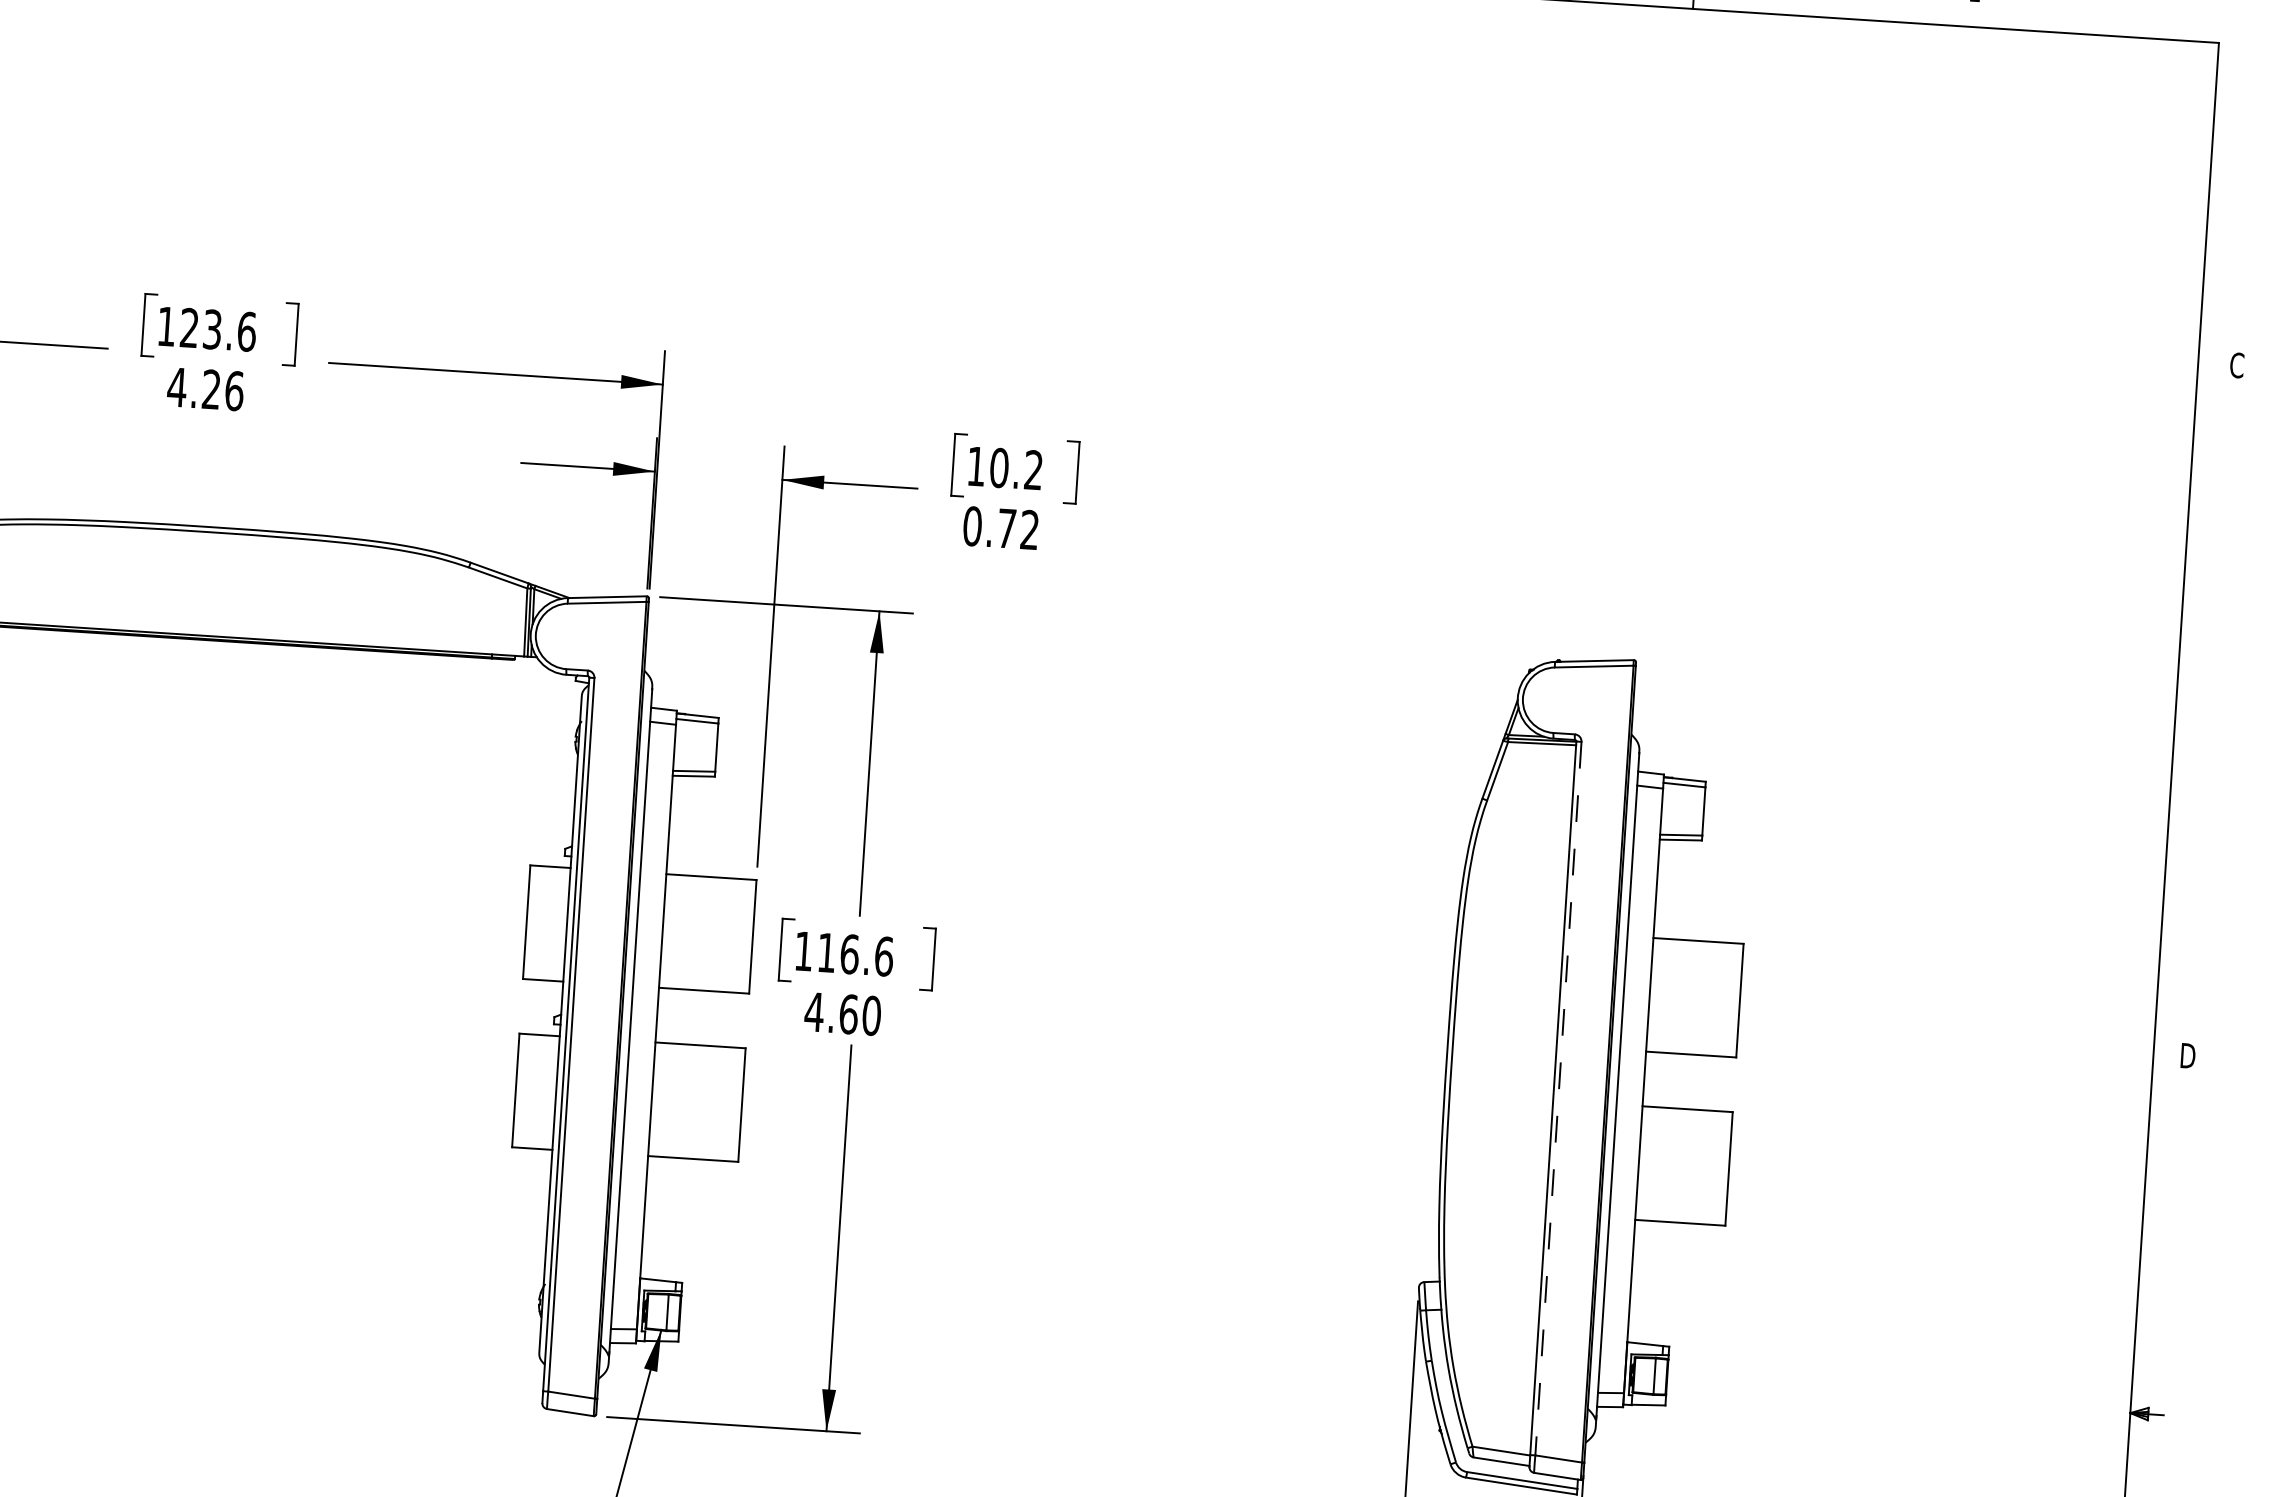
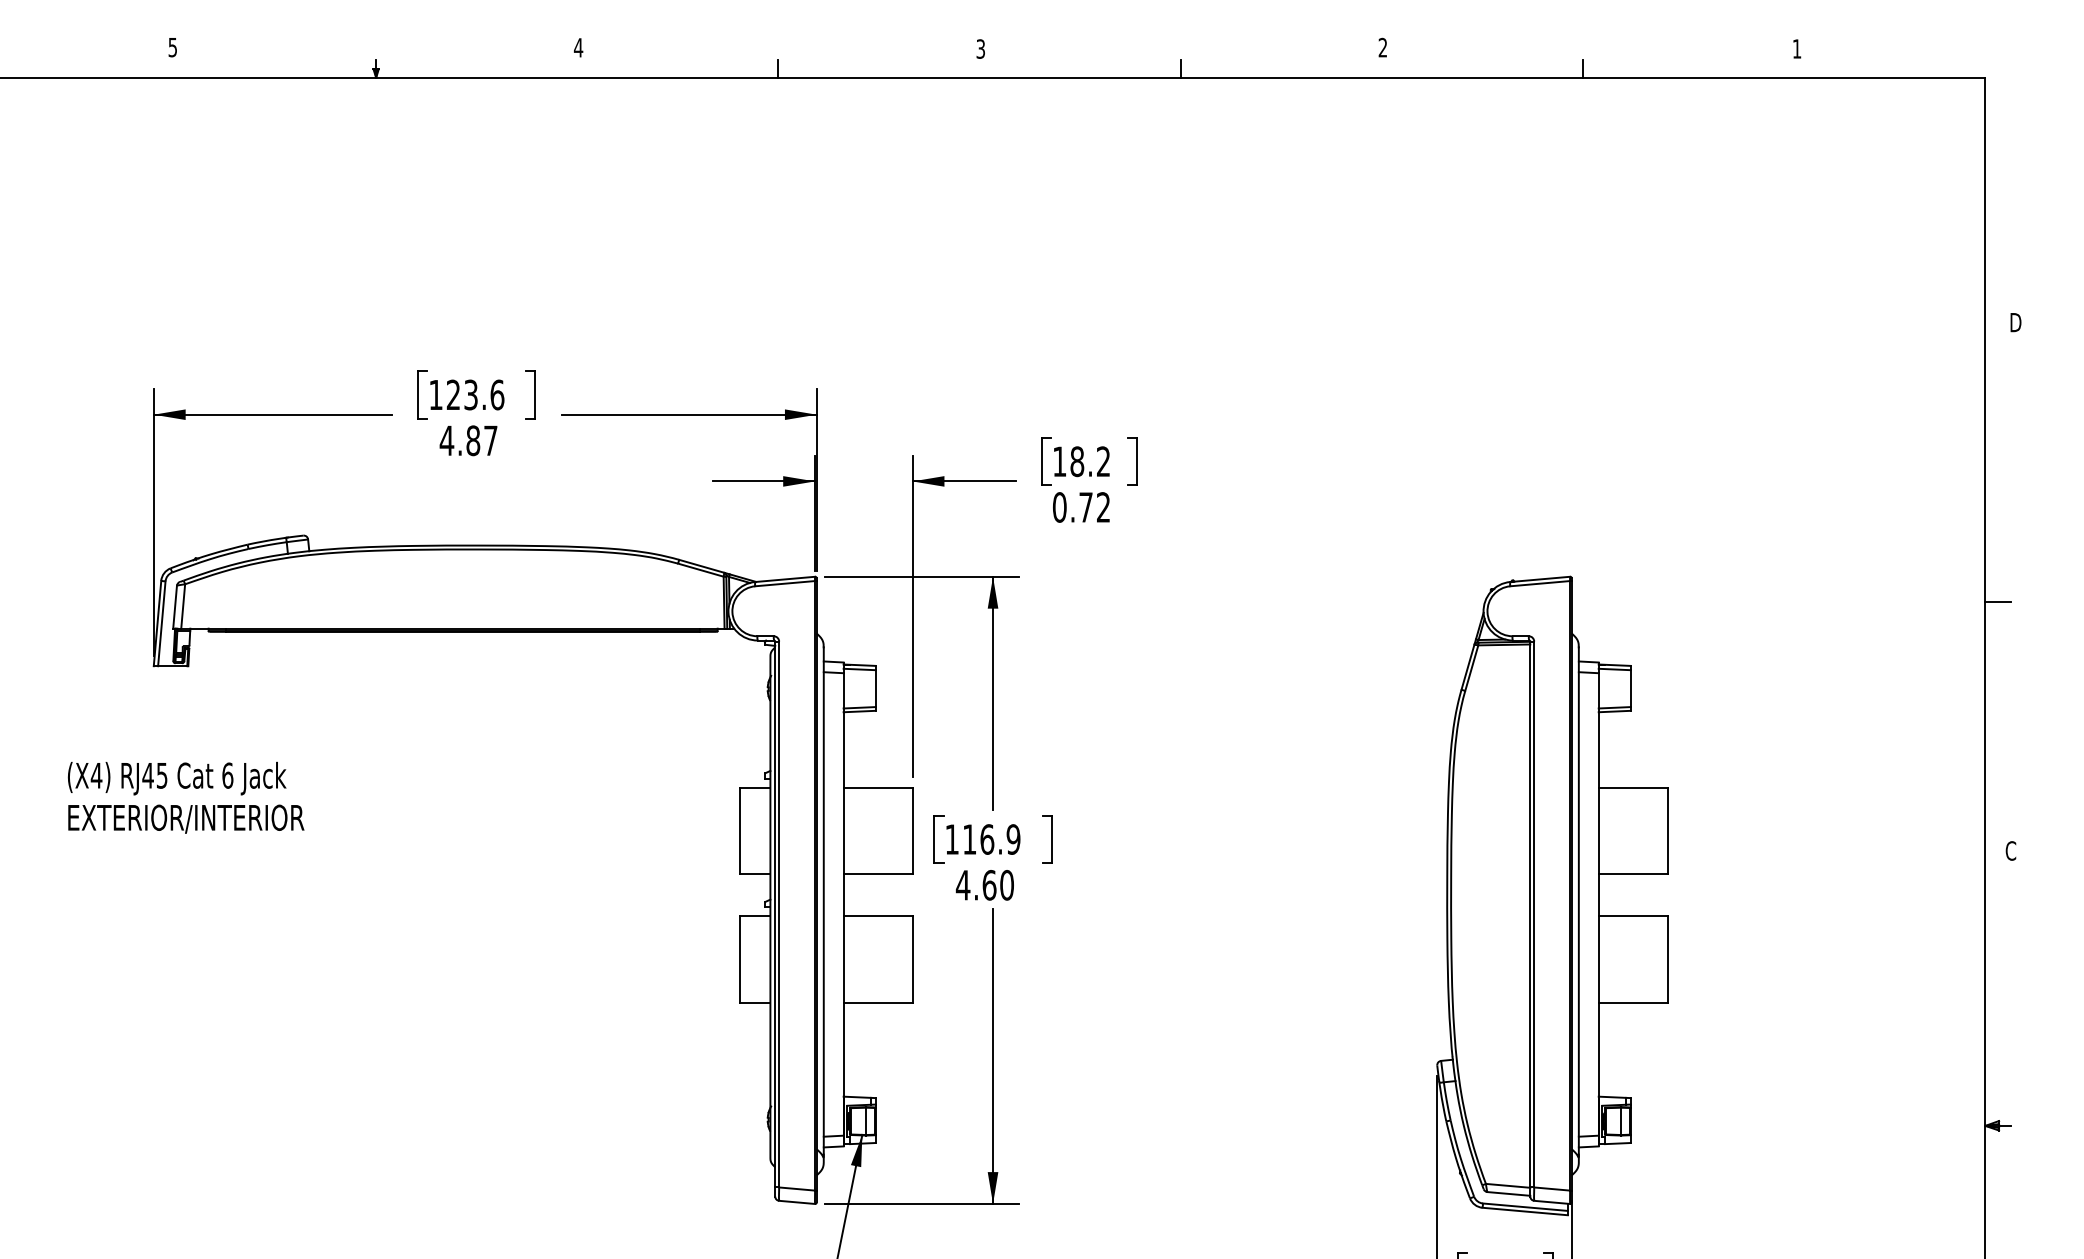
text: (2237, 365) -> (2015, 322), C -> D
text: (222, 389) -> (481, 440), 4.26 -> 4.87
text: (999, 467) -> (1077, 461), 10.2 -> 18.2
line: (2190, 729) -> (1997, 602), added
text: (884, 956) -> (1013, 839), 116.6 -> 116.9
text: (2187, 1055) -> (2011, 850), D -> C
line: (1558, 1098) -> (1534, 914), dashed -> solid

